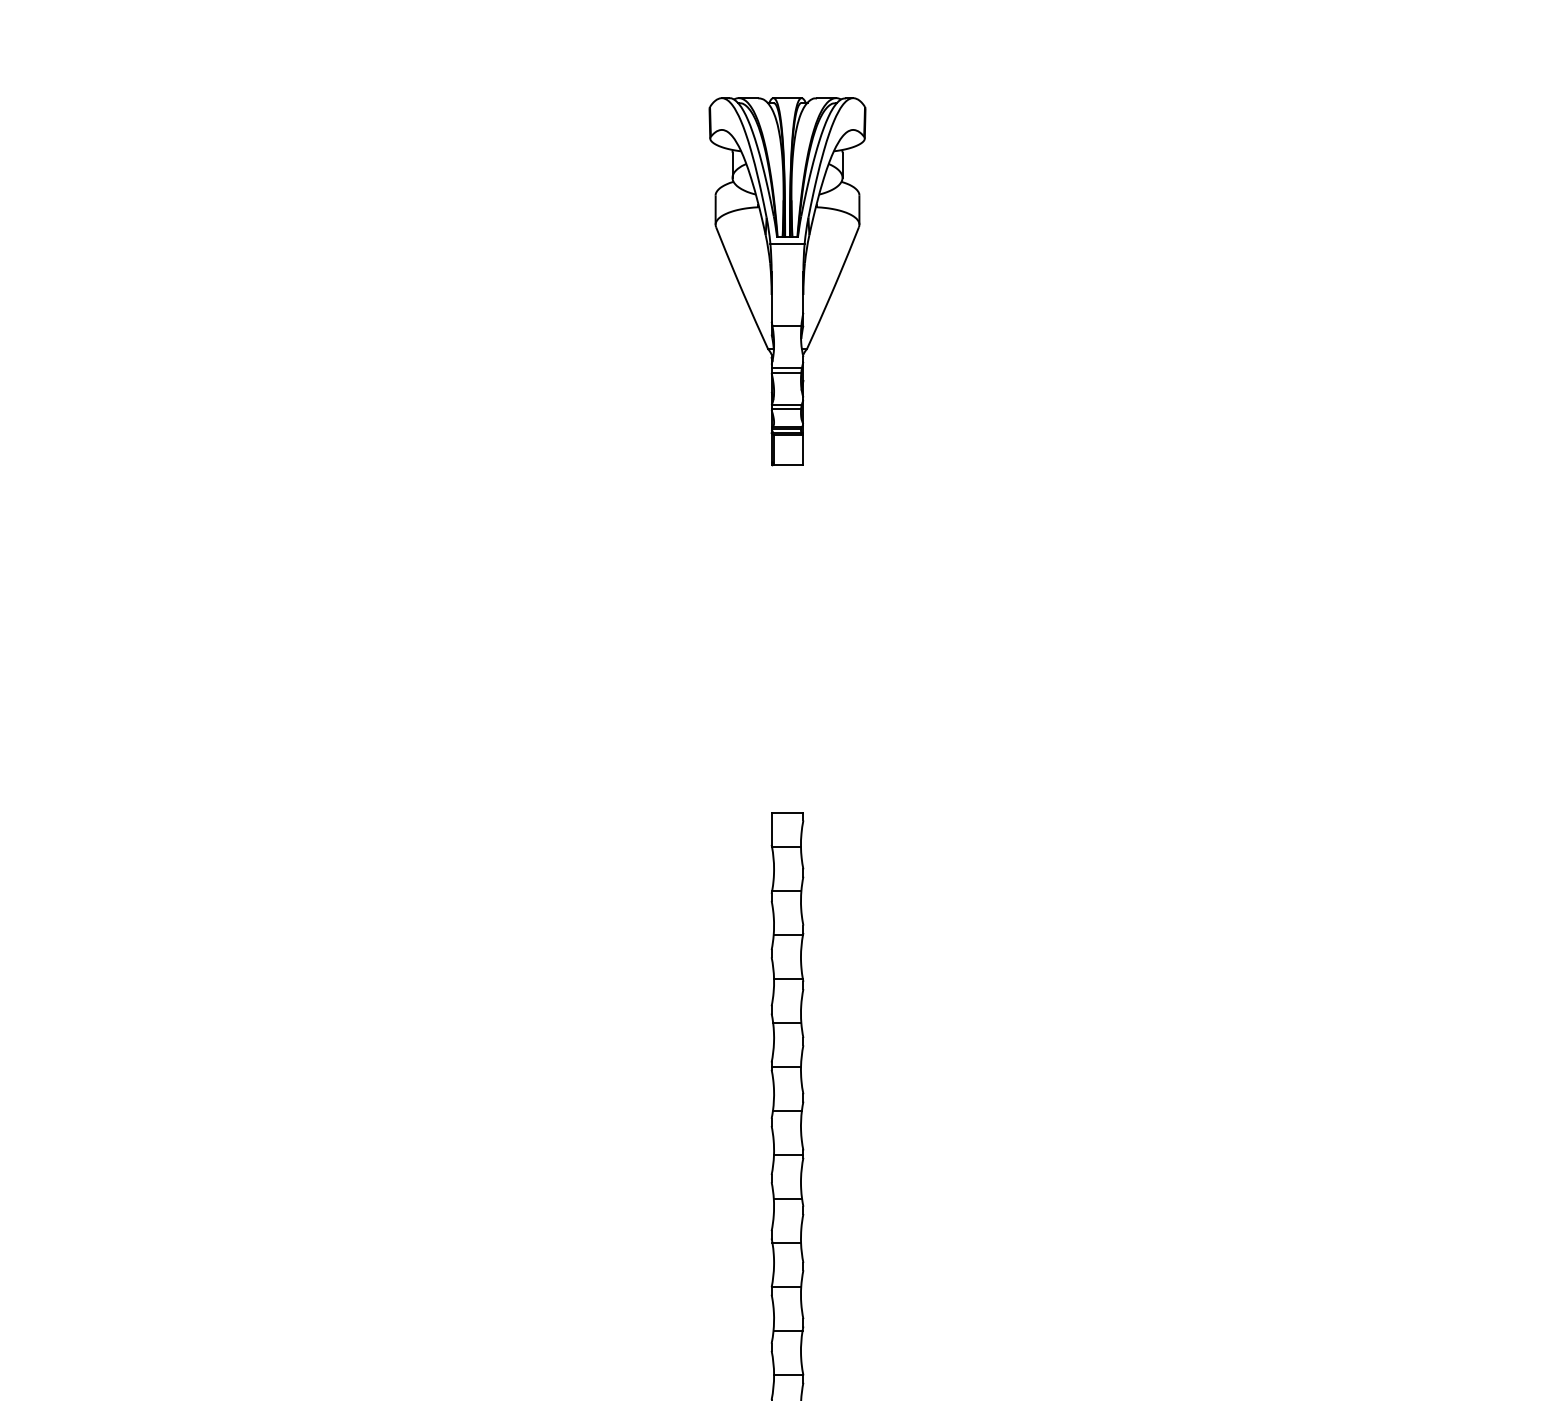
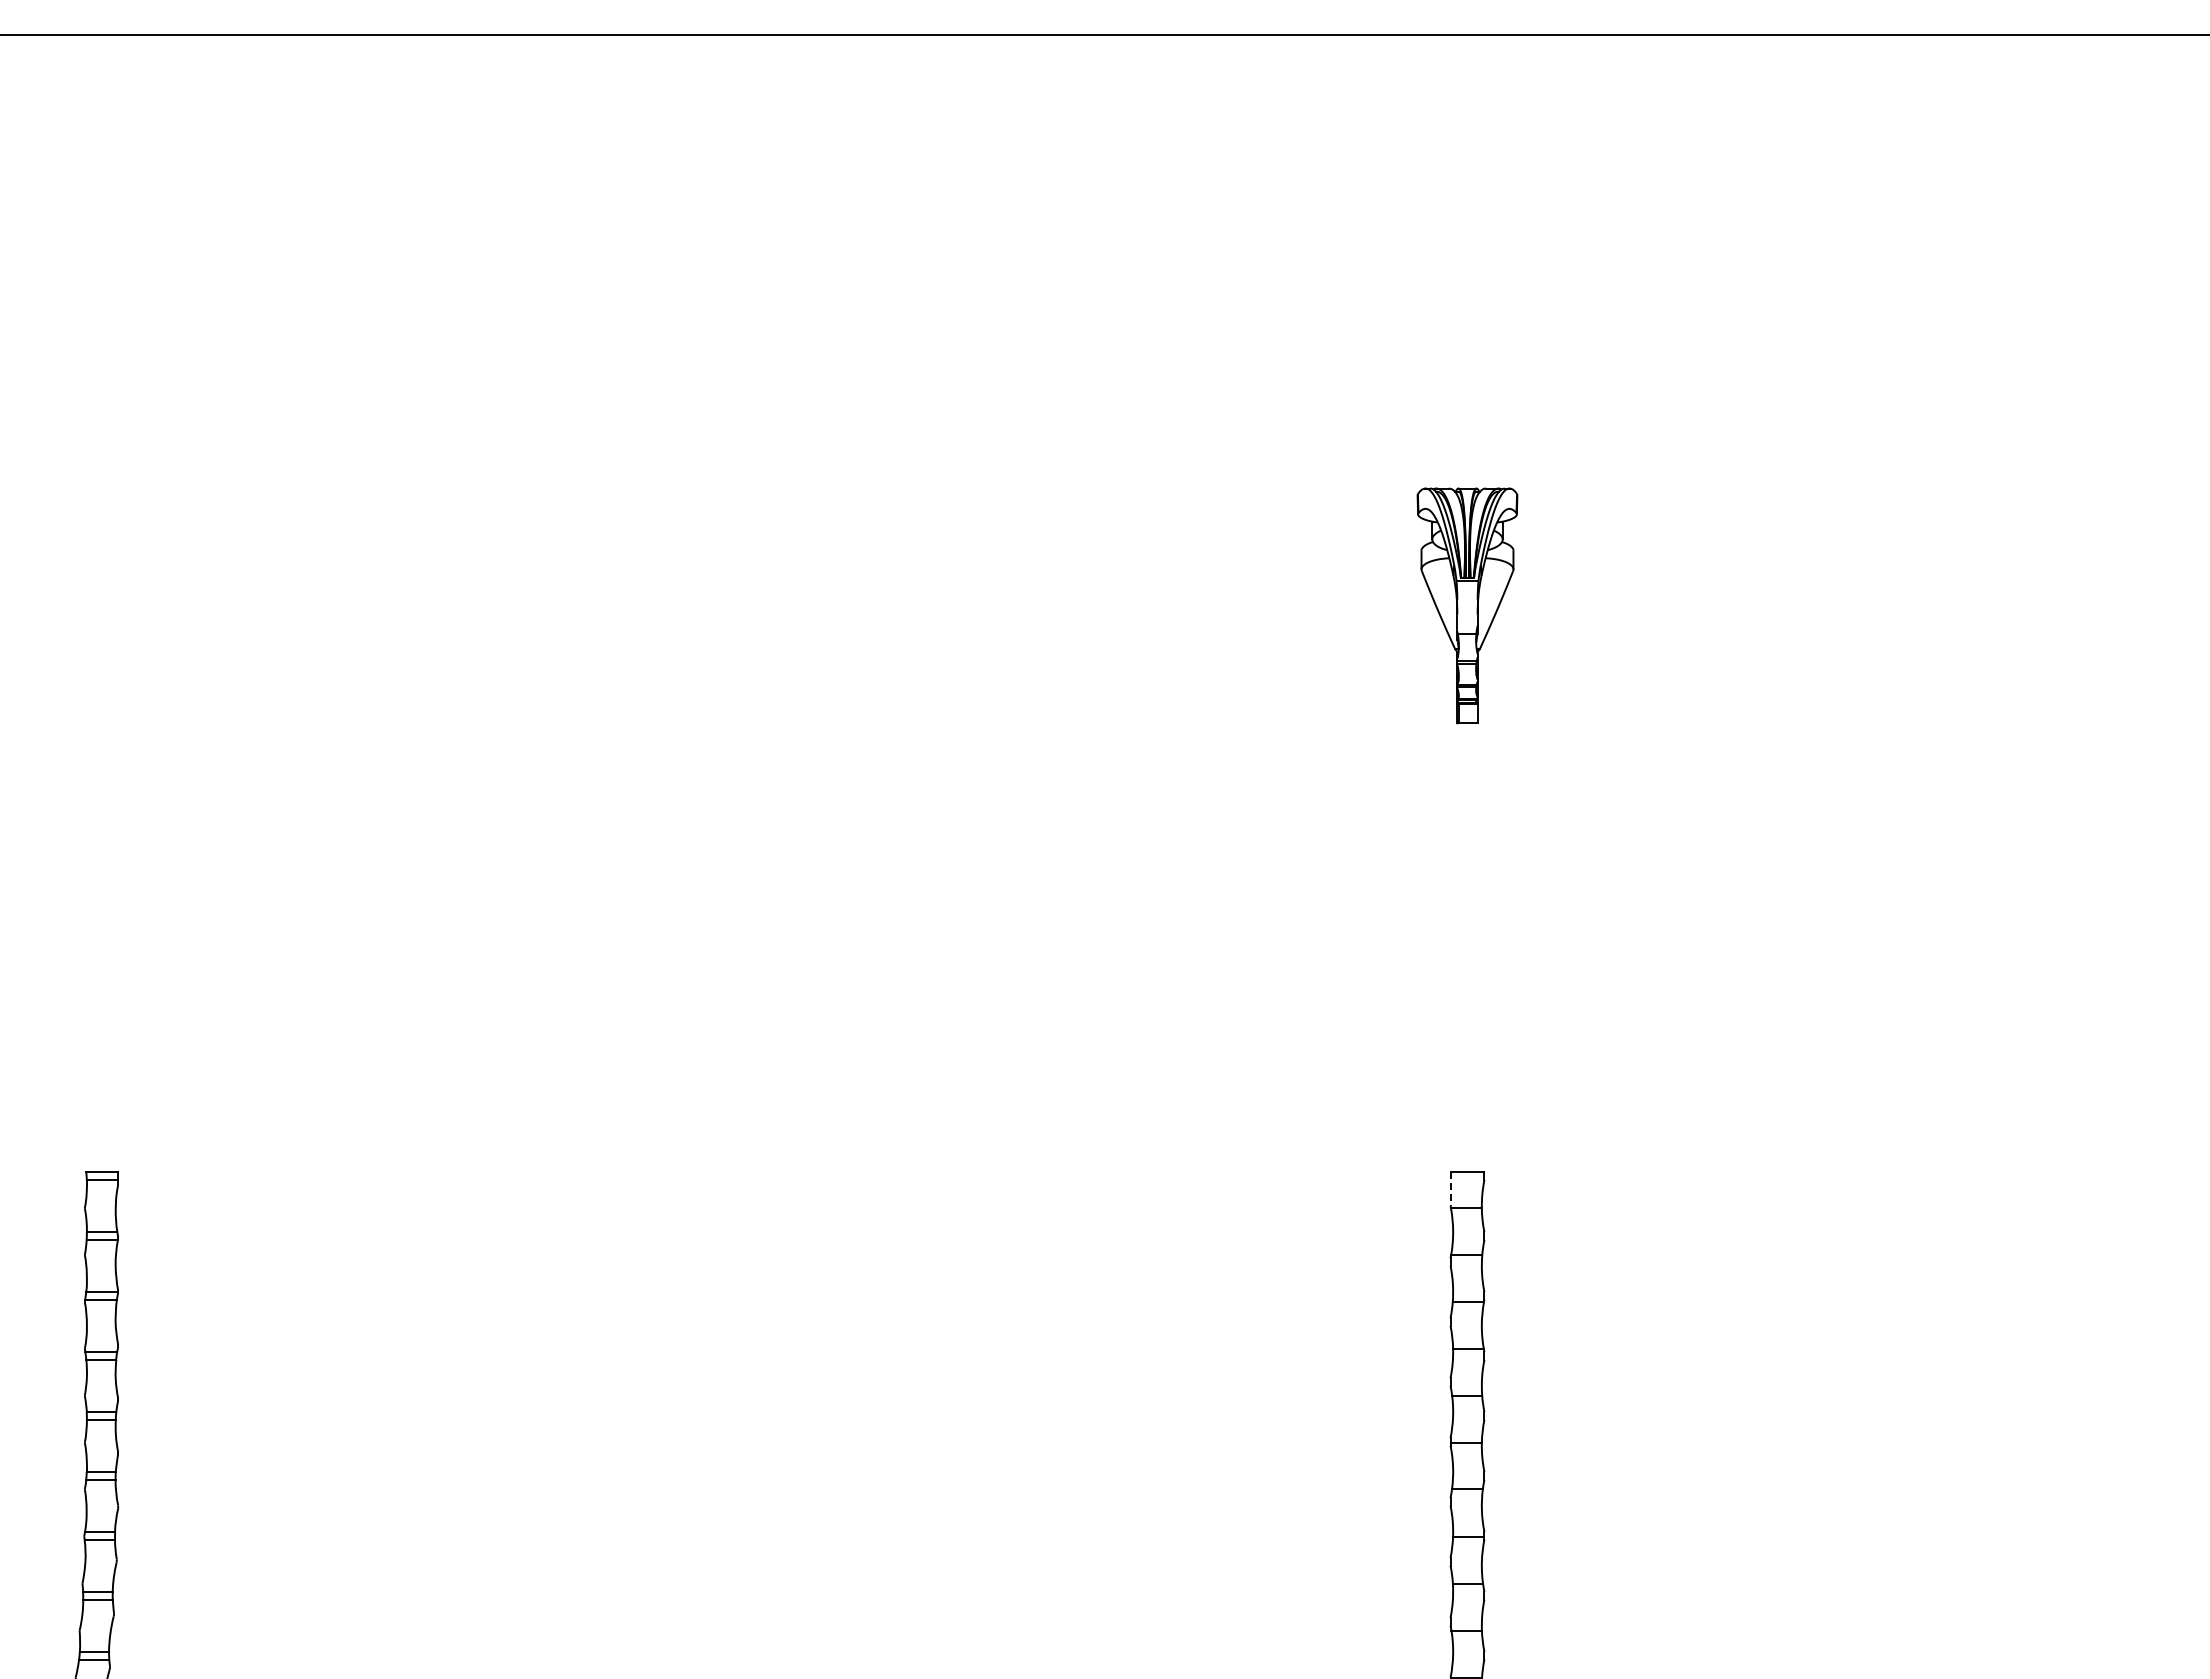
part: (787, 281) -> (1467, 605), size x0.6
line: (771, 829) -> (1450, 1189), solid -> dashed

